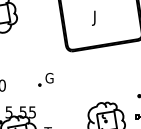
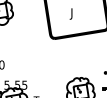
part: (45, 79) -> (34, 60), removed

